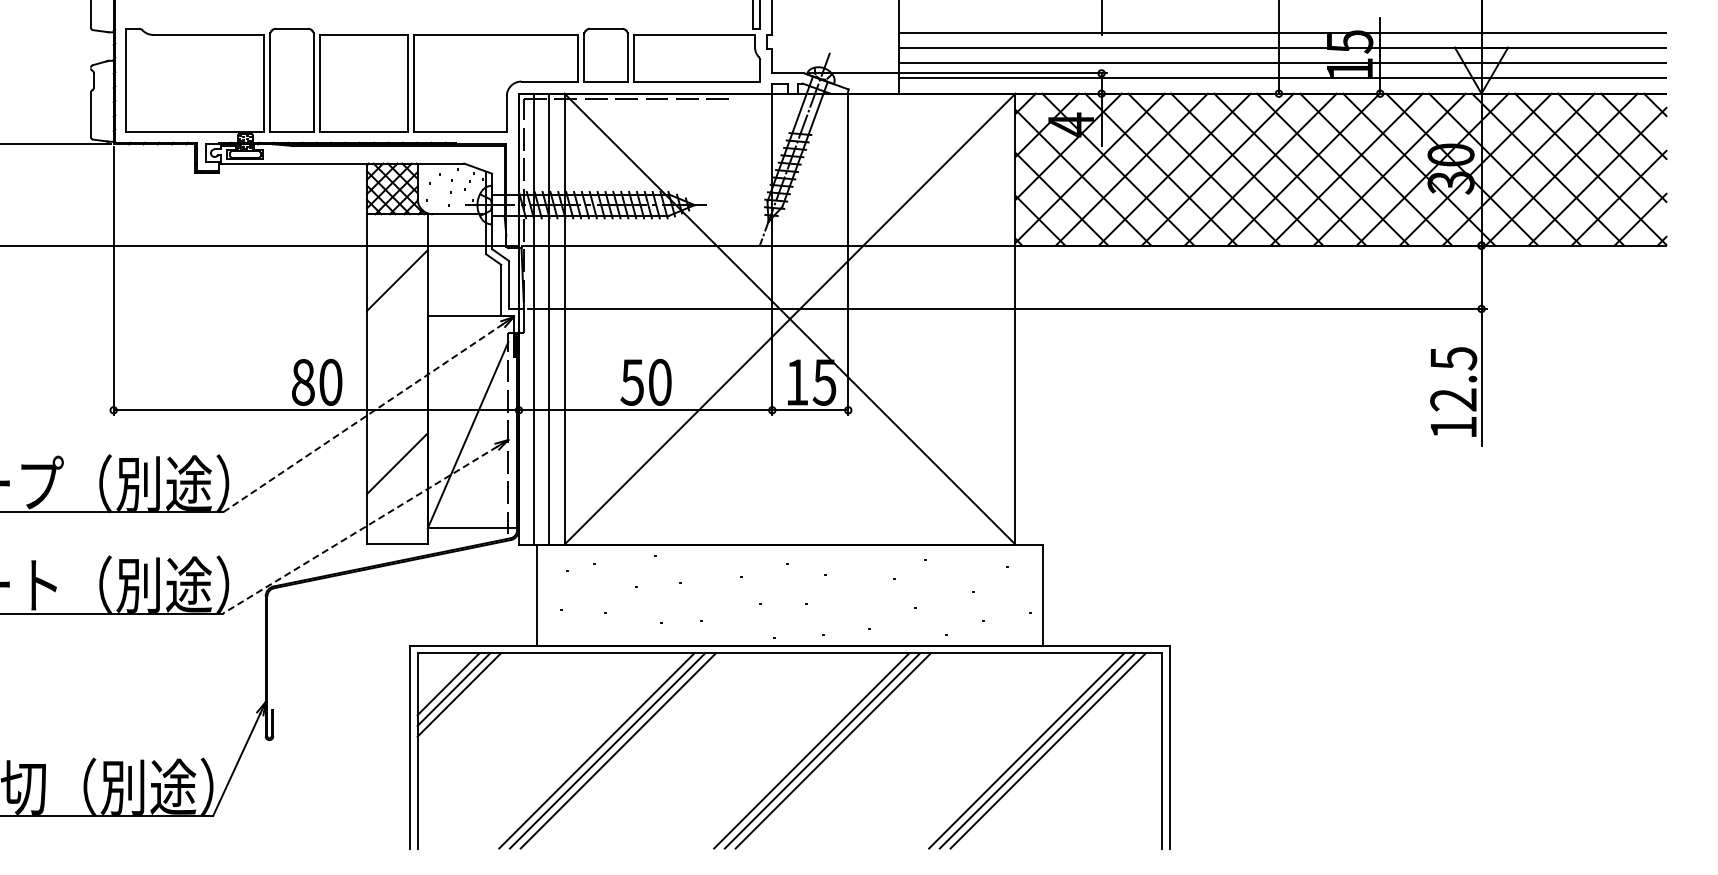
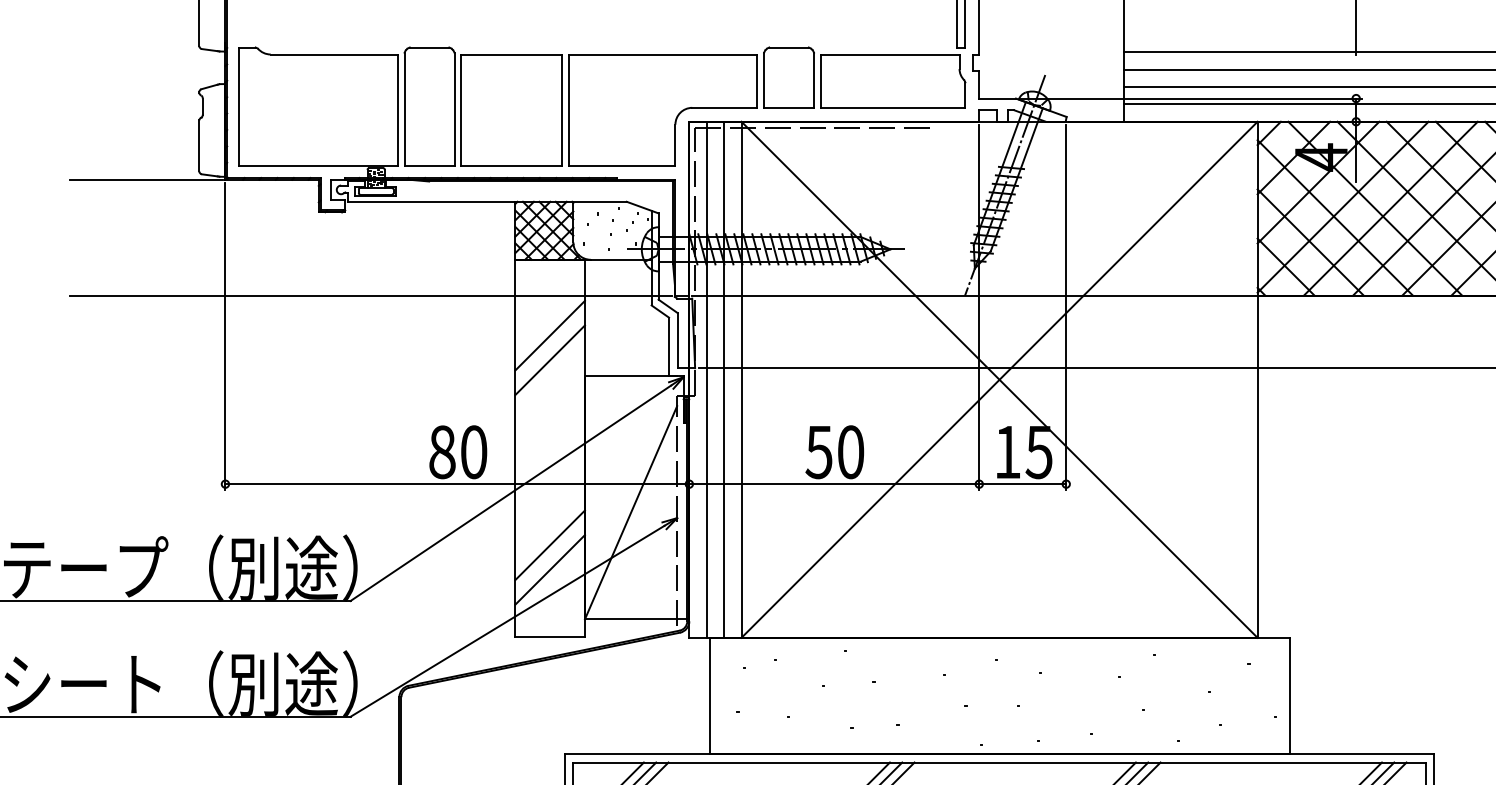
line: (397, 301) -> (550, 359), added
line: (363, 418) -> (511, 493), dashed -> solid
line: (397, 484) -> (550, 569), added
line: (360, 530) -> (507, 621), dashed -> solid

